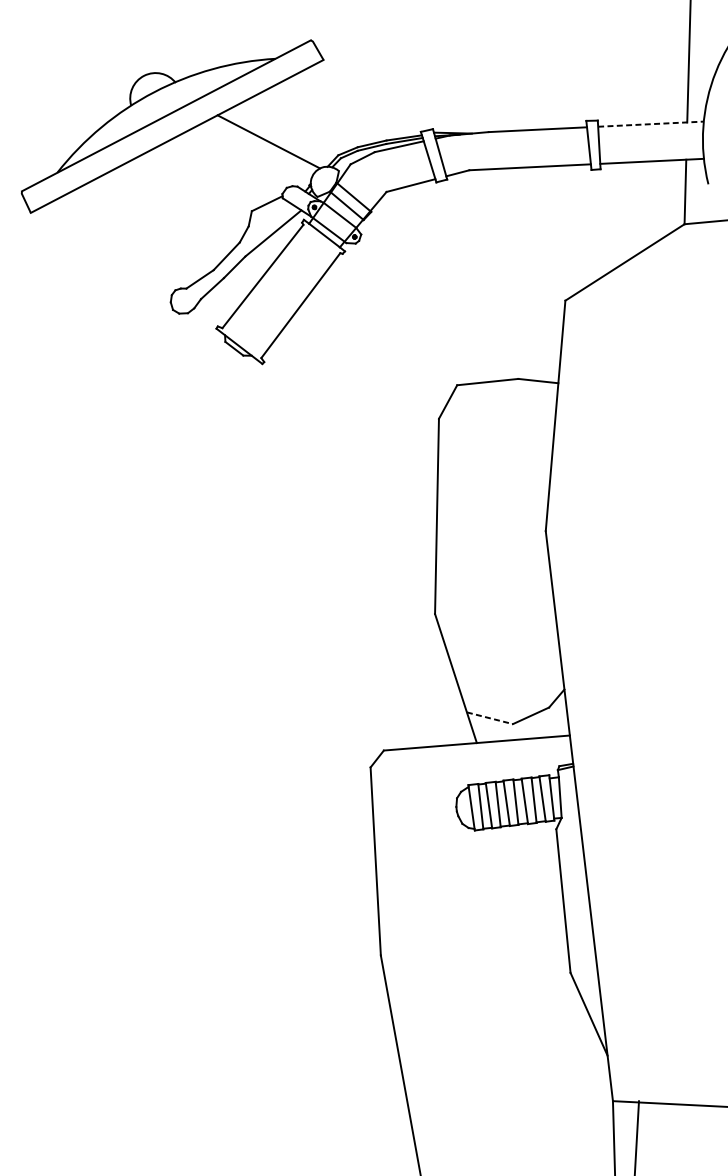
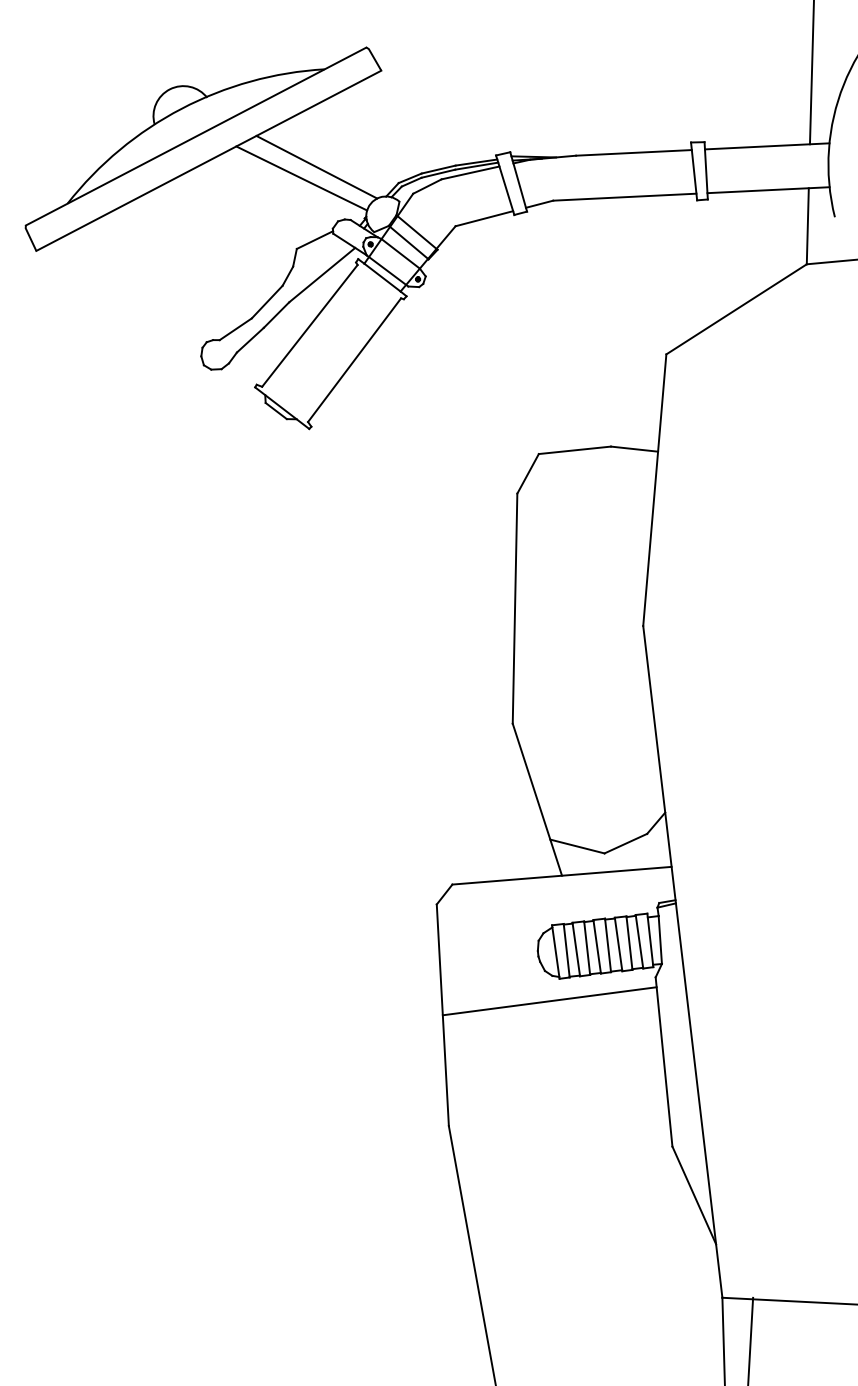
line: (651, 124) -> (767, 146), dashed -> solid
line: (255, 151) -> (301, 178), added
line: (490, 718) -> (577, 846), dashed -> solid
line: (466, 849) -> (549, 1001), added

